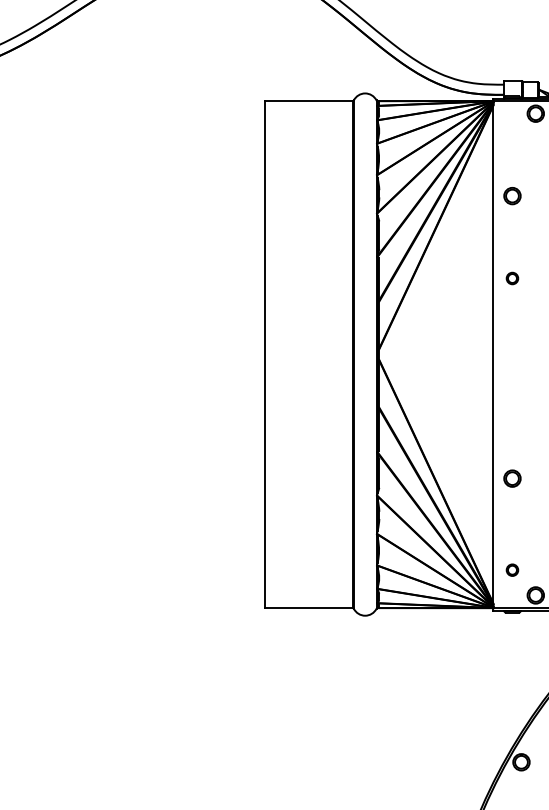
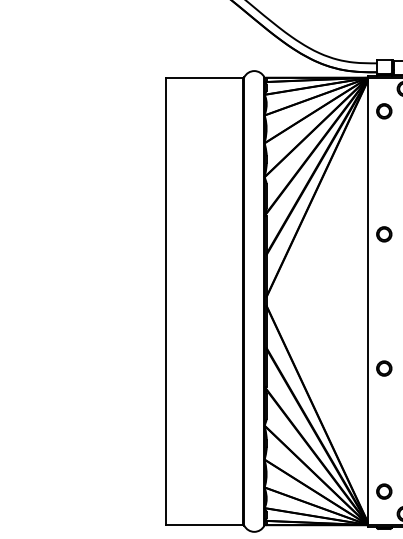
part: (512, 196) -> (384, 111), moved
circle: (512, 278) -> (384, 234), size x1.43
circle: (512, 478) -> (384, 368), moved
circle: (512, 570) -> (384, 491), size x1.43

